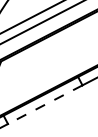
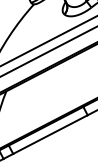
line: (45, 104) -> (50, 134), dashed -> solid

